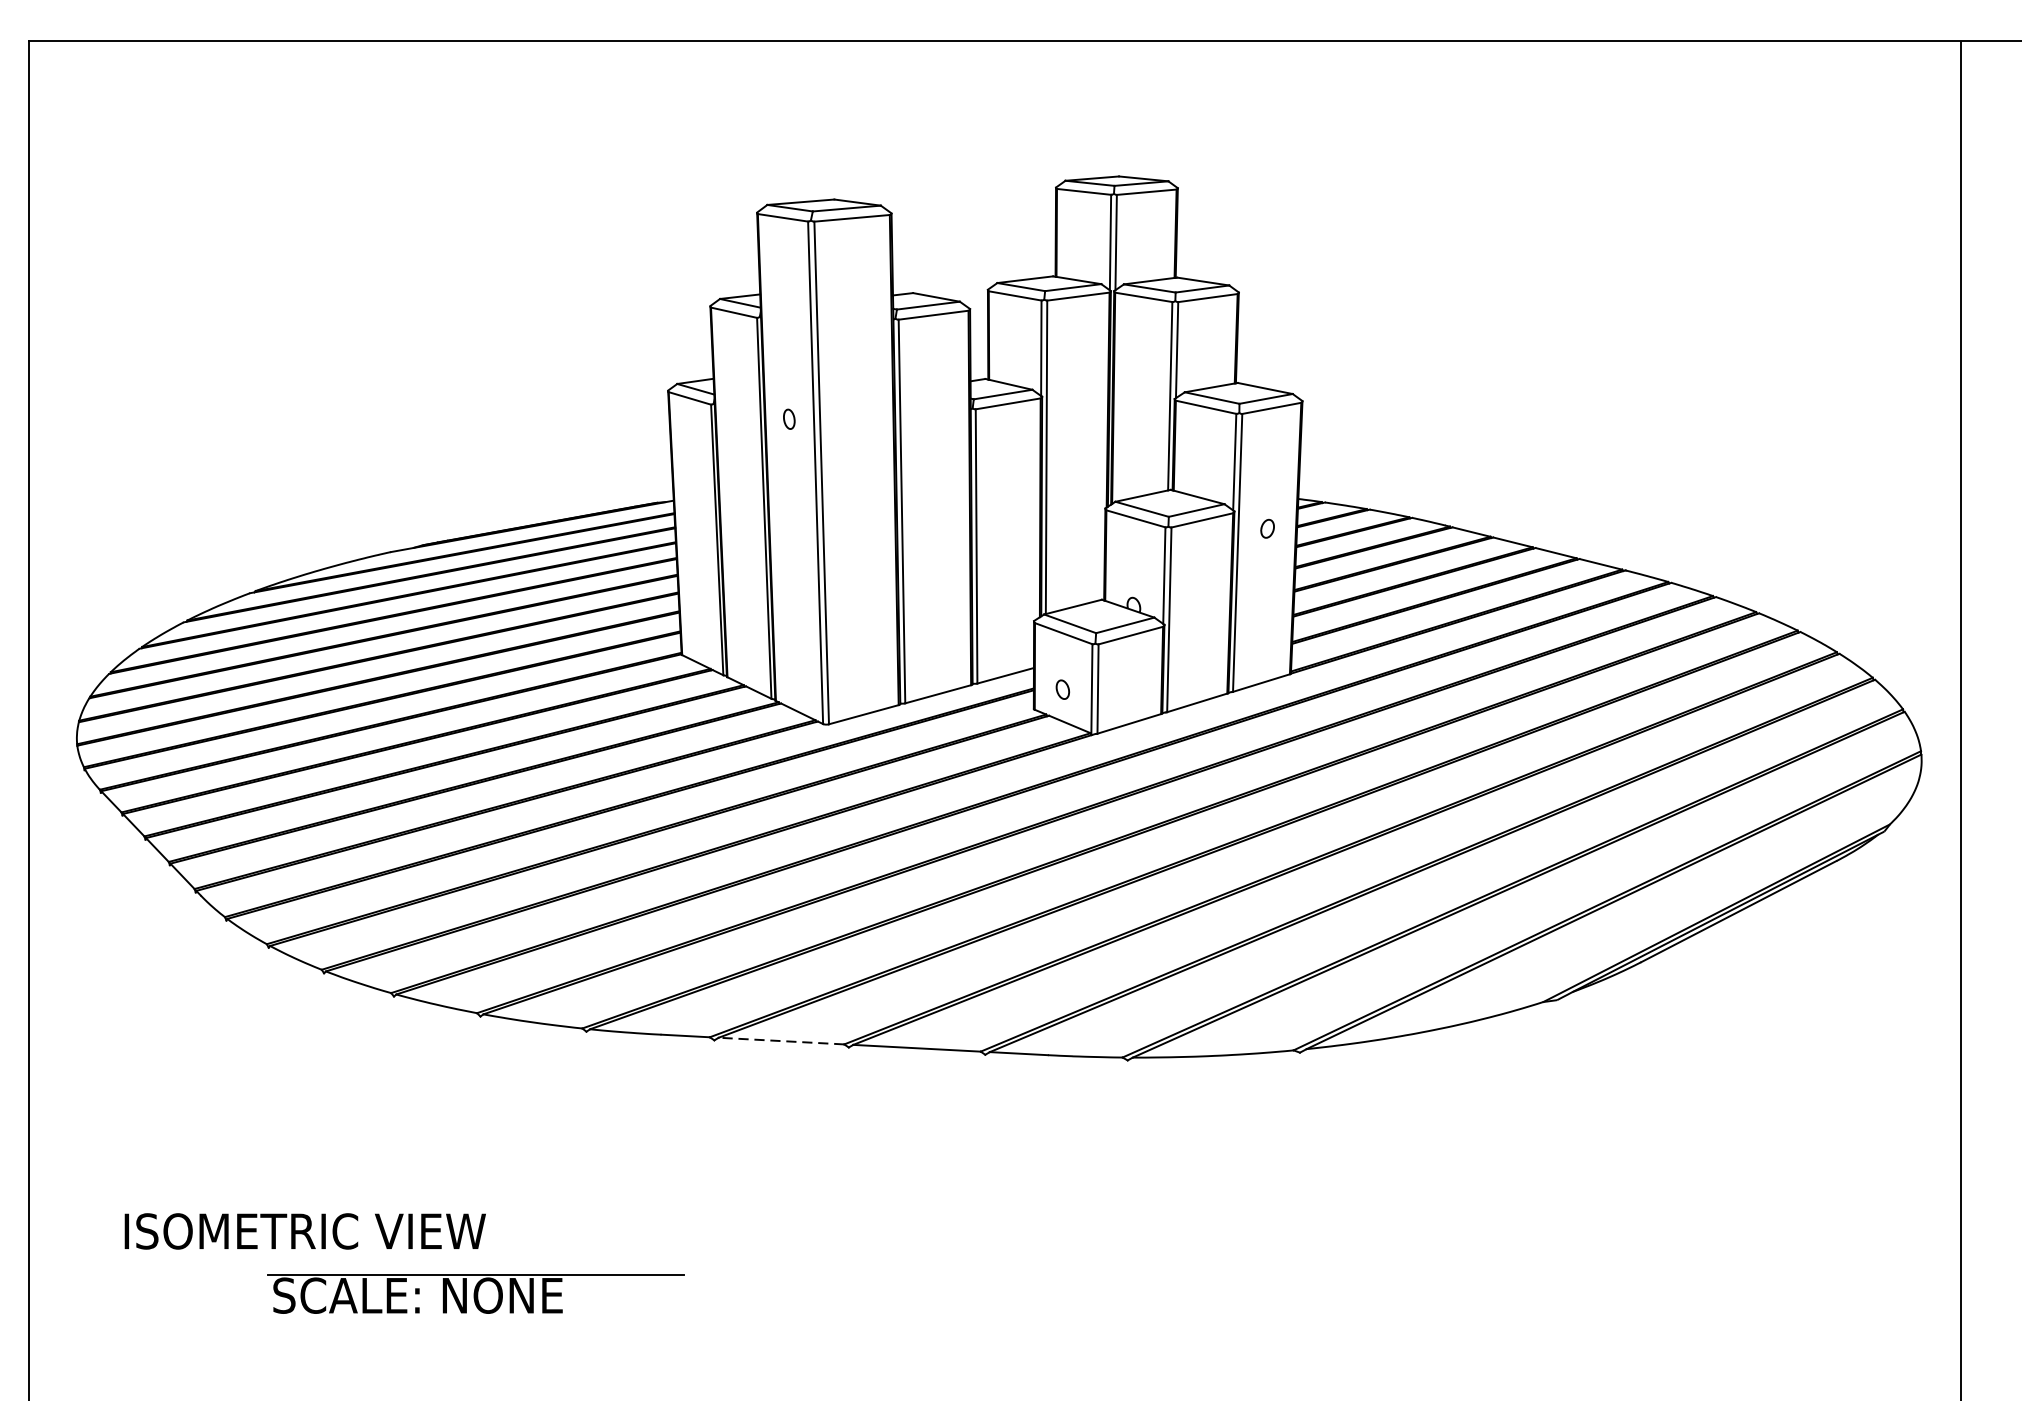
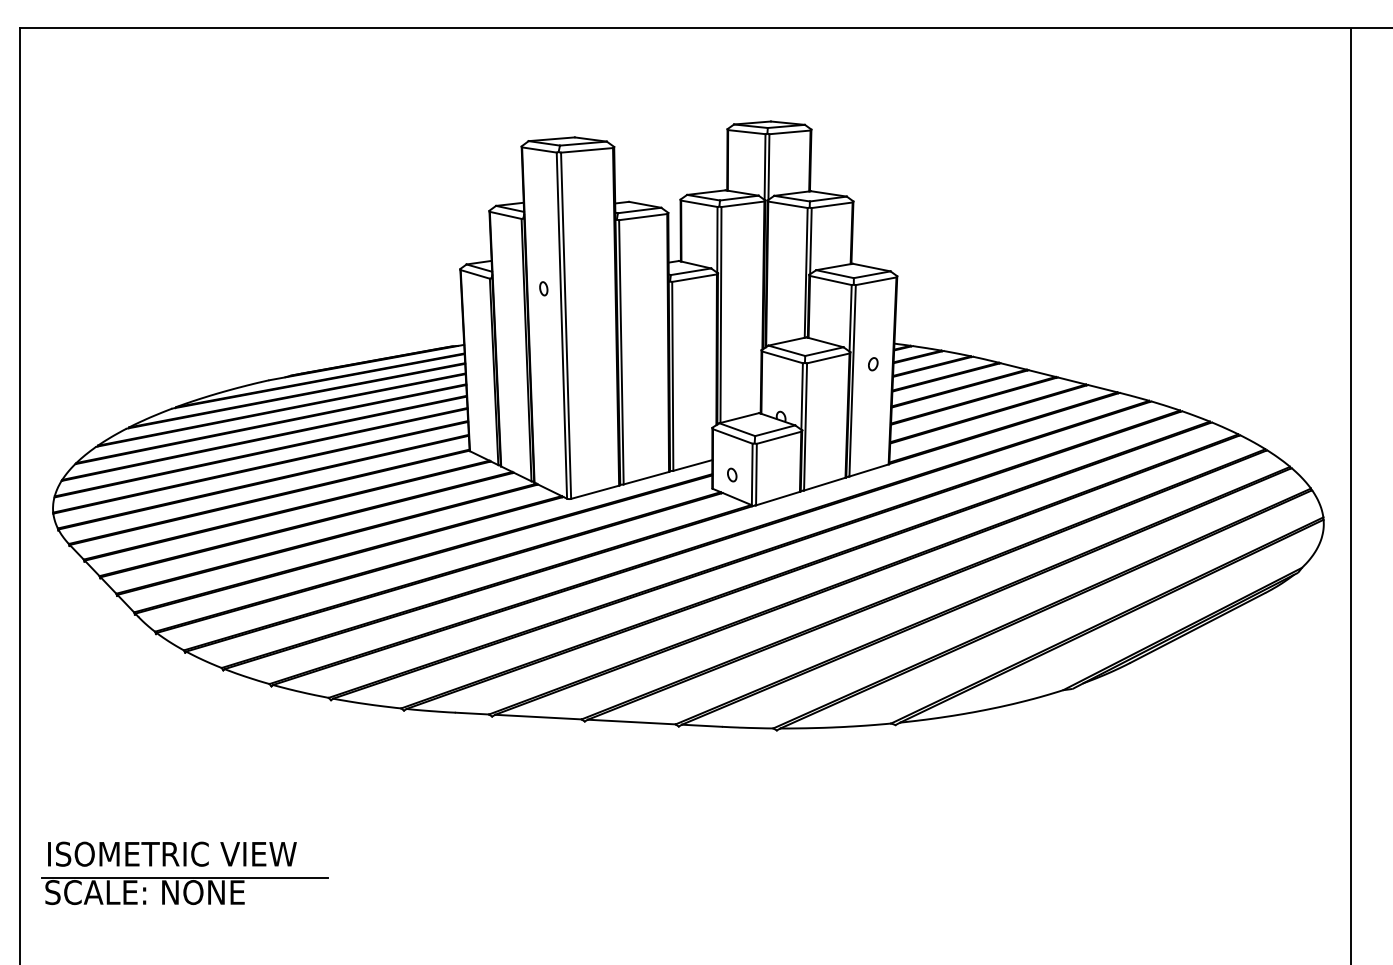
line: (780, 1041) -> (537, 717), dashed -> solid
text: (305, 1230) -> (172, 853), moved
part: (475, 1294) -> (184, 891), moved

